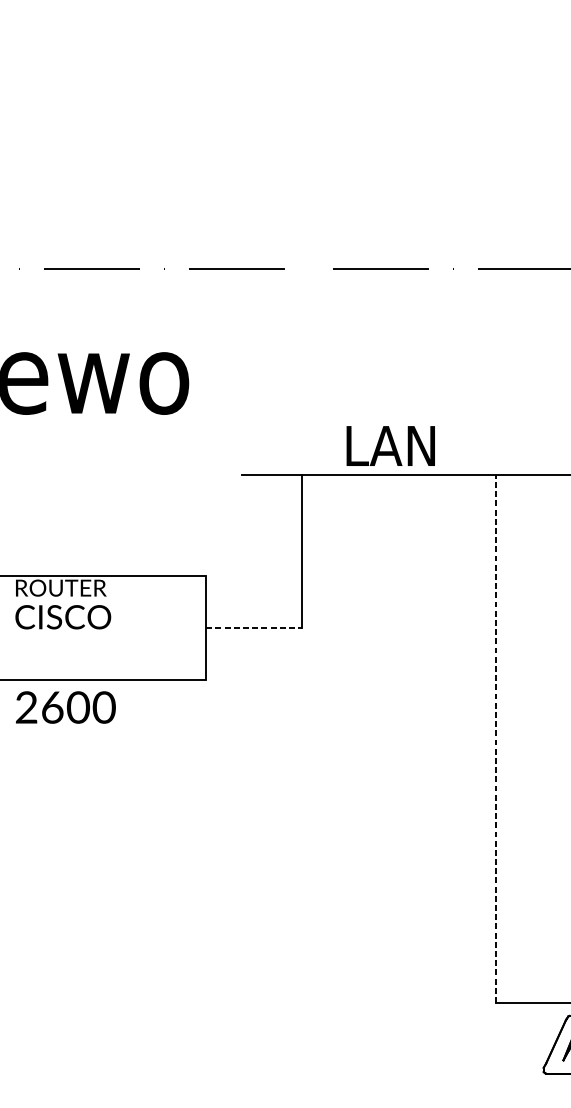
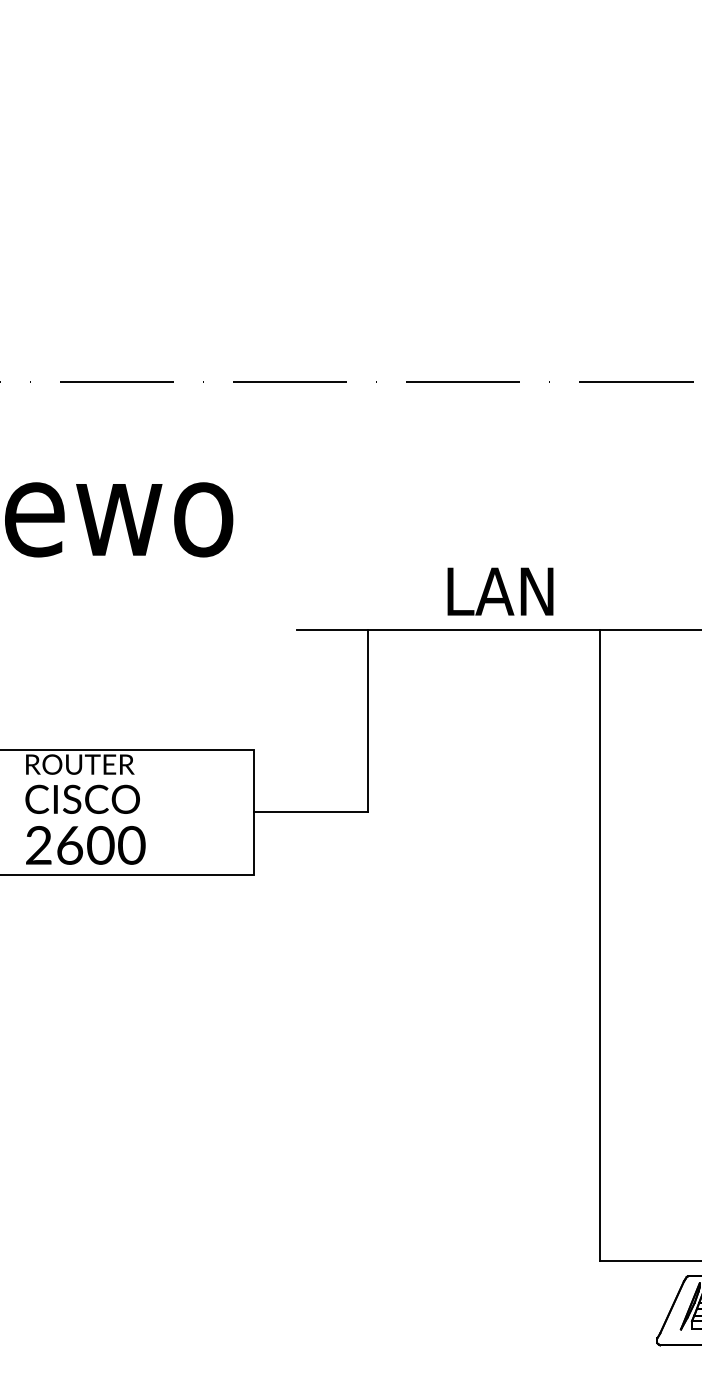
text: (390, 445) -> (500, 591), moved
line: (254, 628) -> (311, 812), dashed -> solid
text: (65, 707) -> (85, 845), moved
line: (496, 738) -> (600, 944), dashed -> solid

